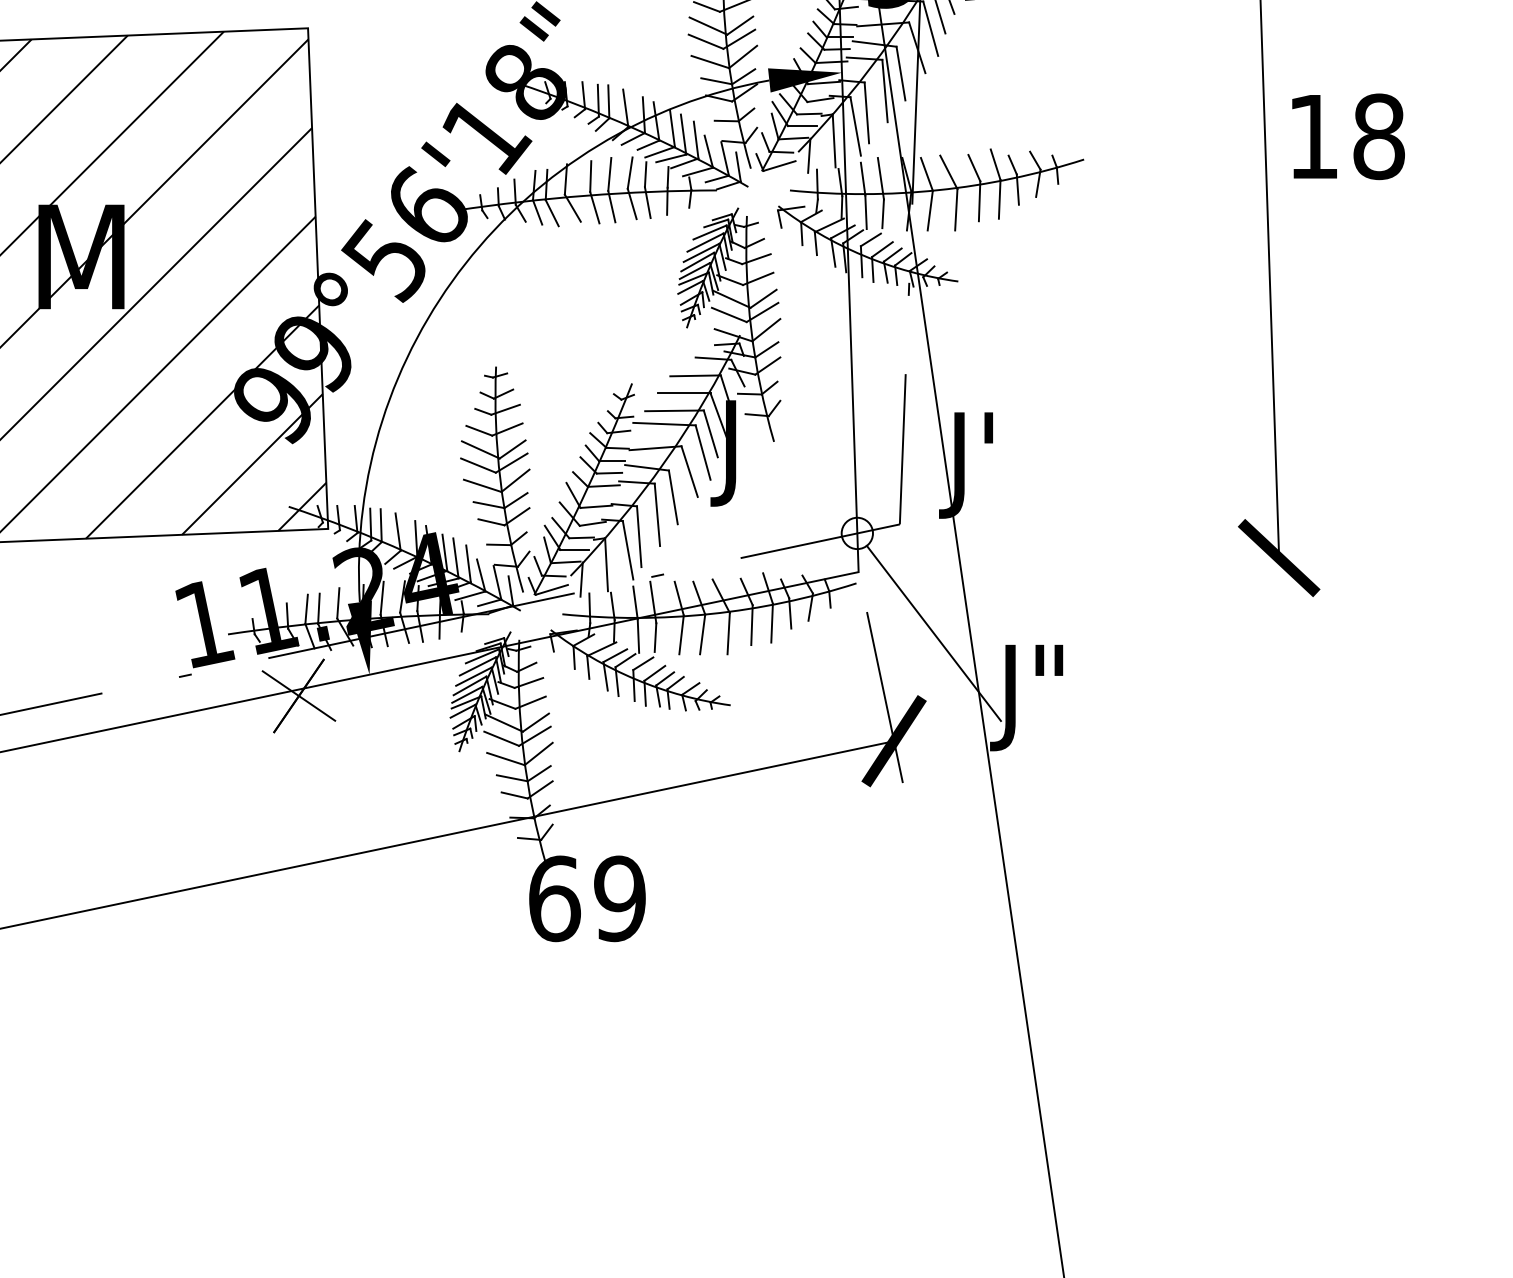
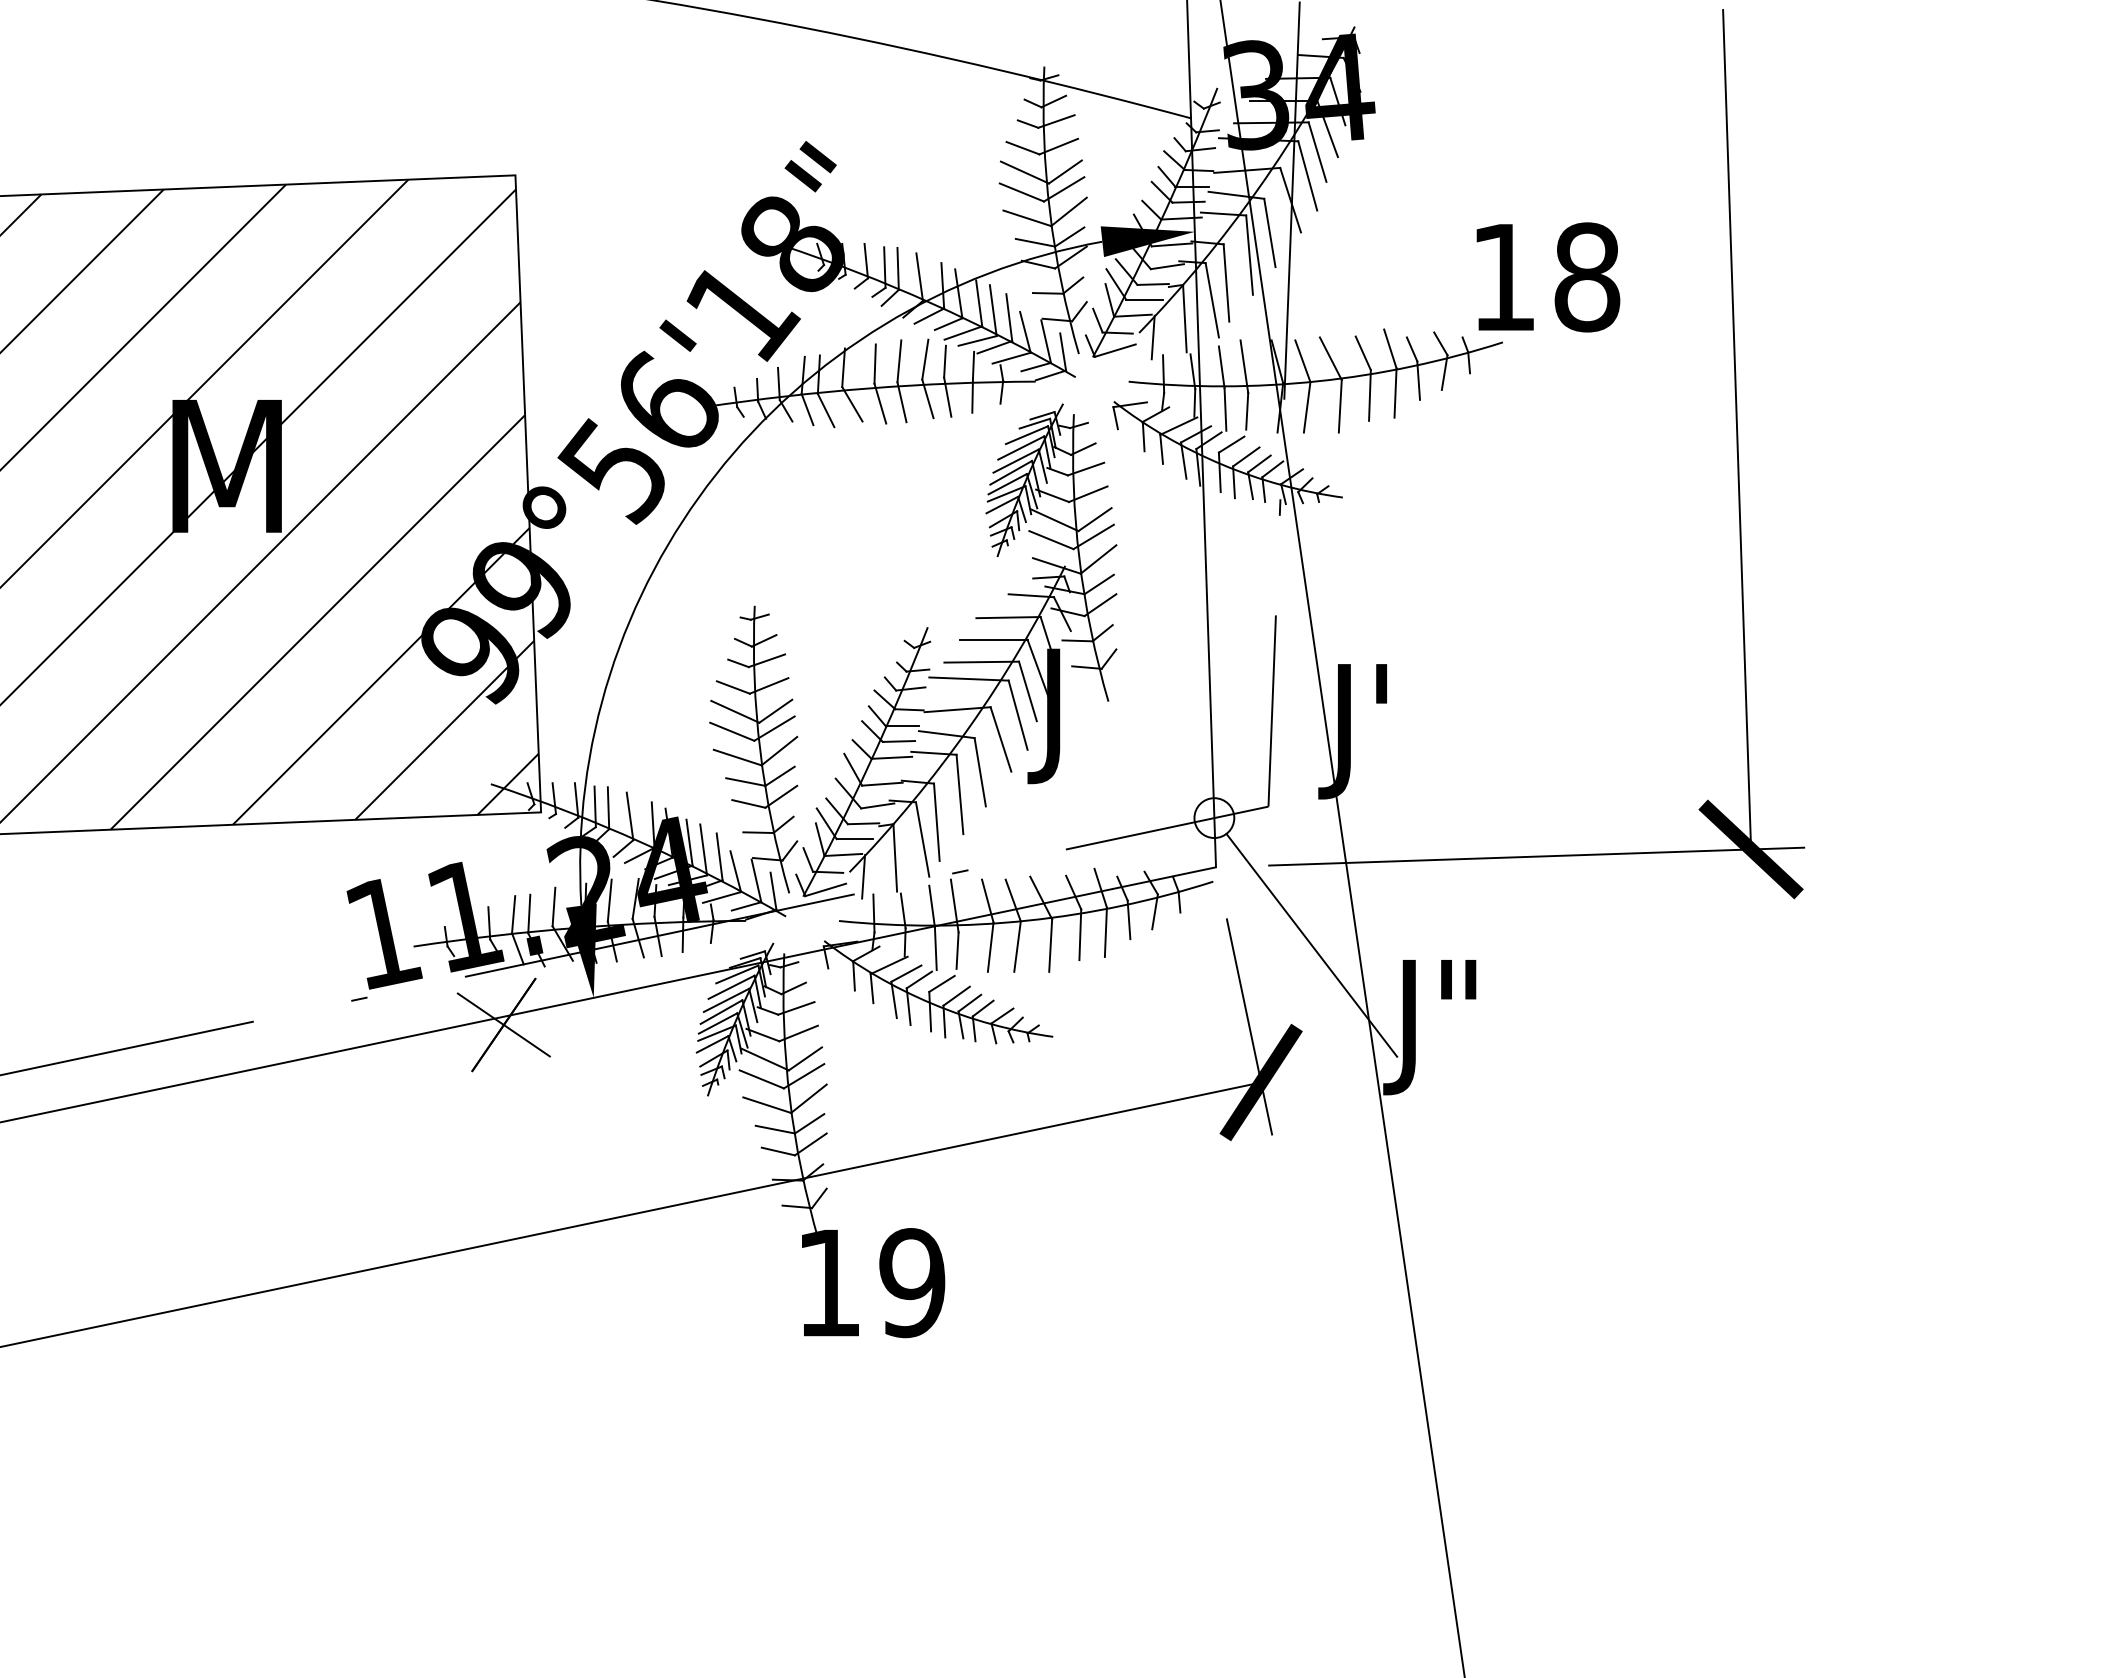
text: (1348, 136) -> (1548, 277), moved
line: (1110, 563) -> (1536, 856), added
text: (554, 899) -> (829, 1283), 69 -> 19

